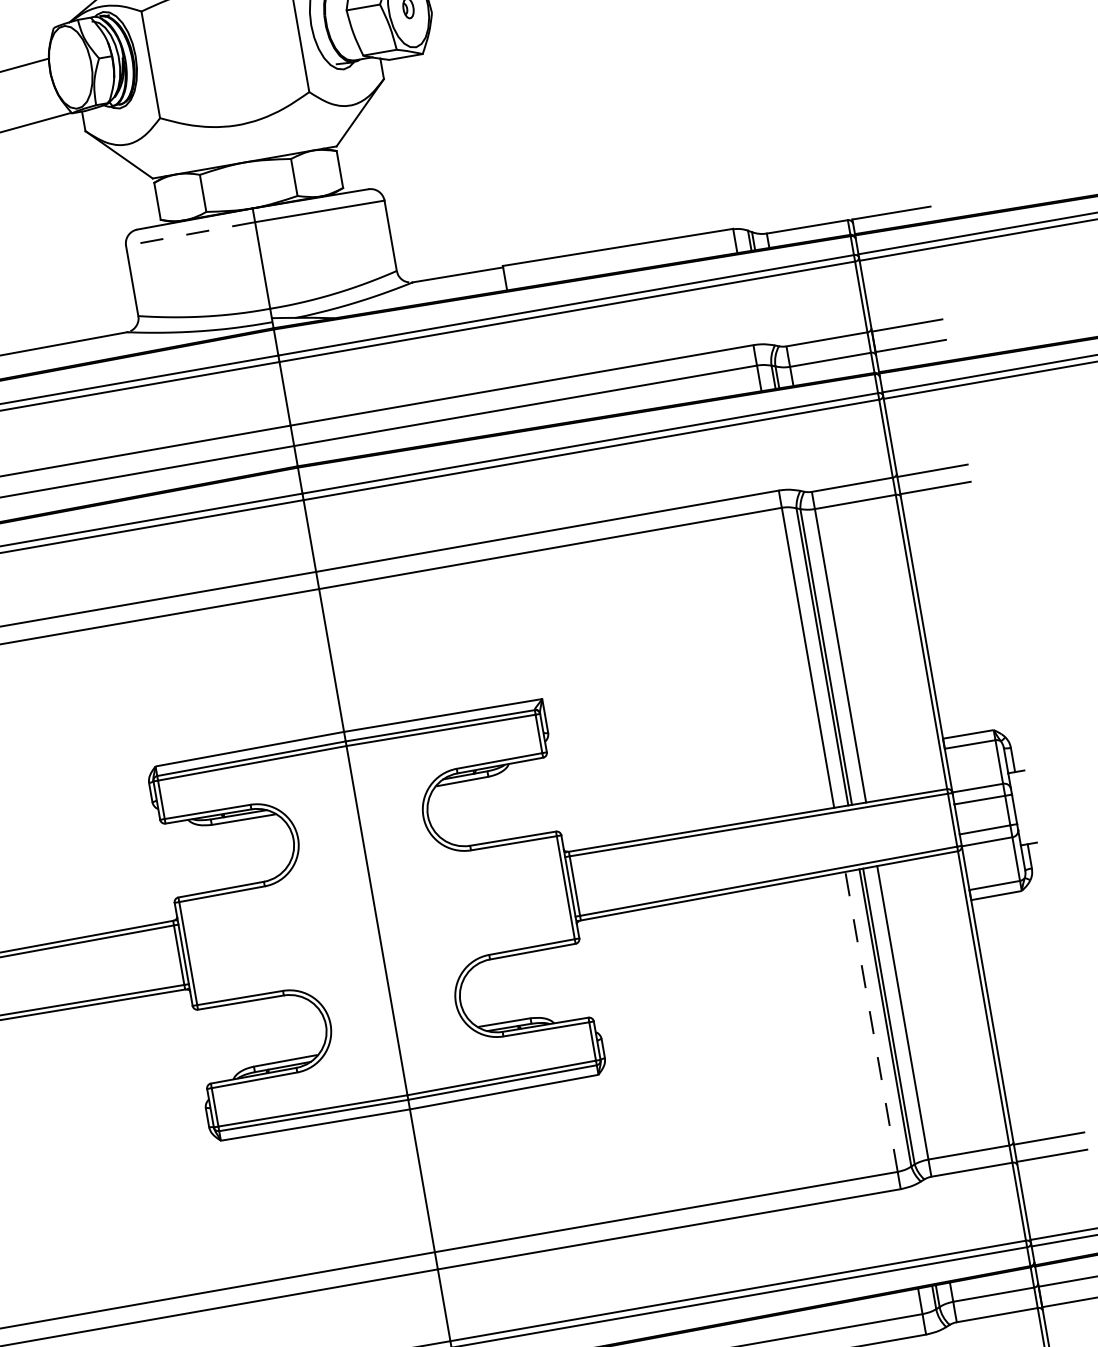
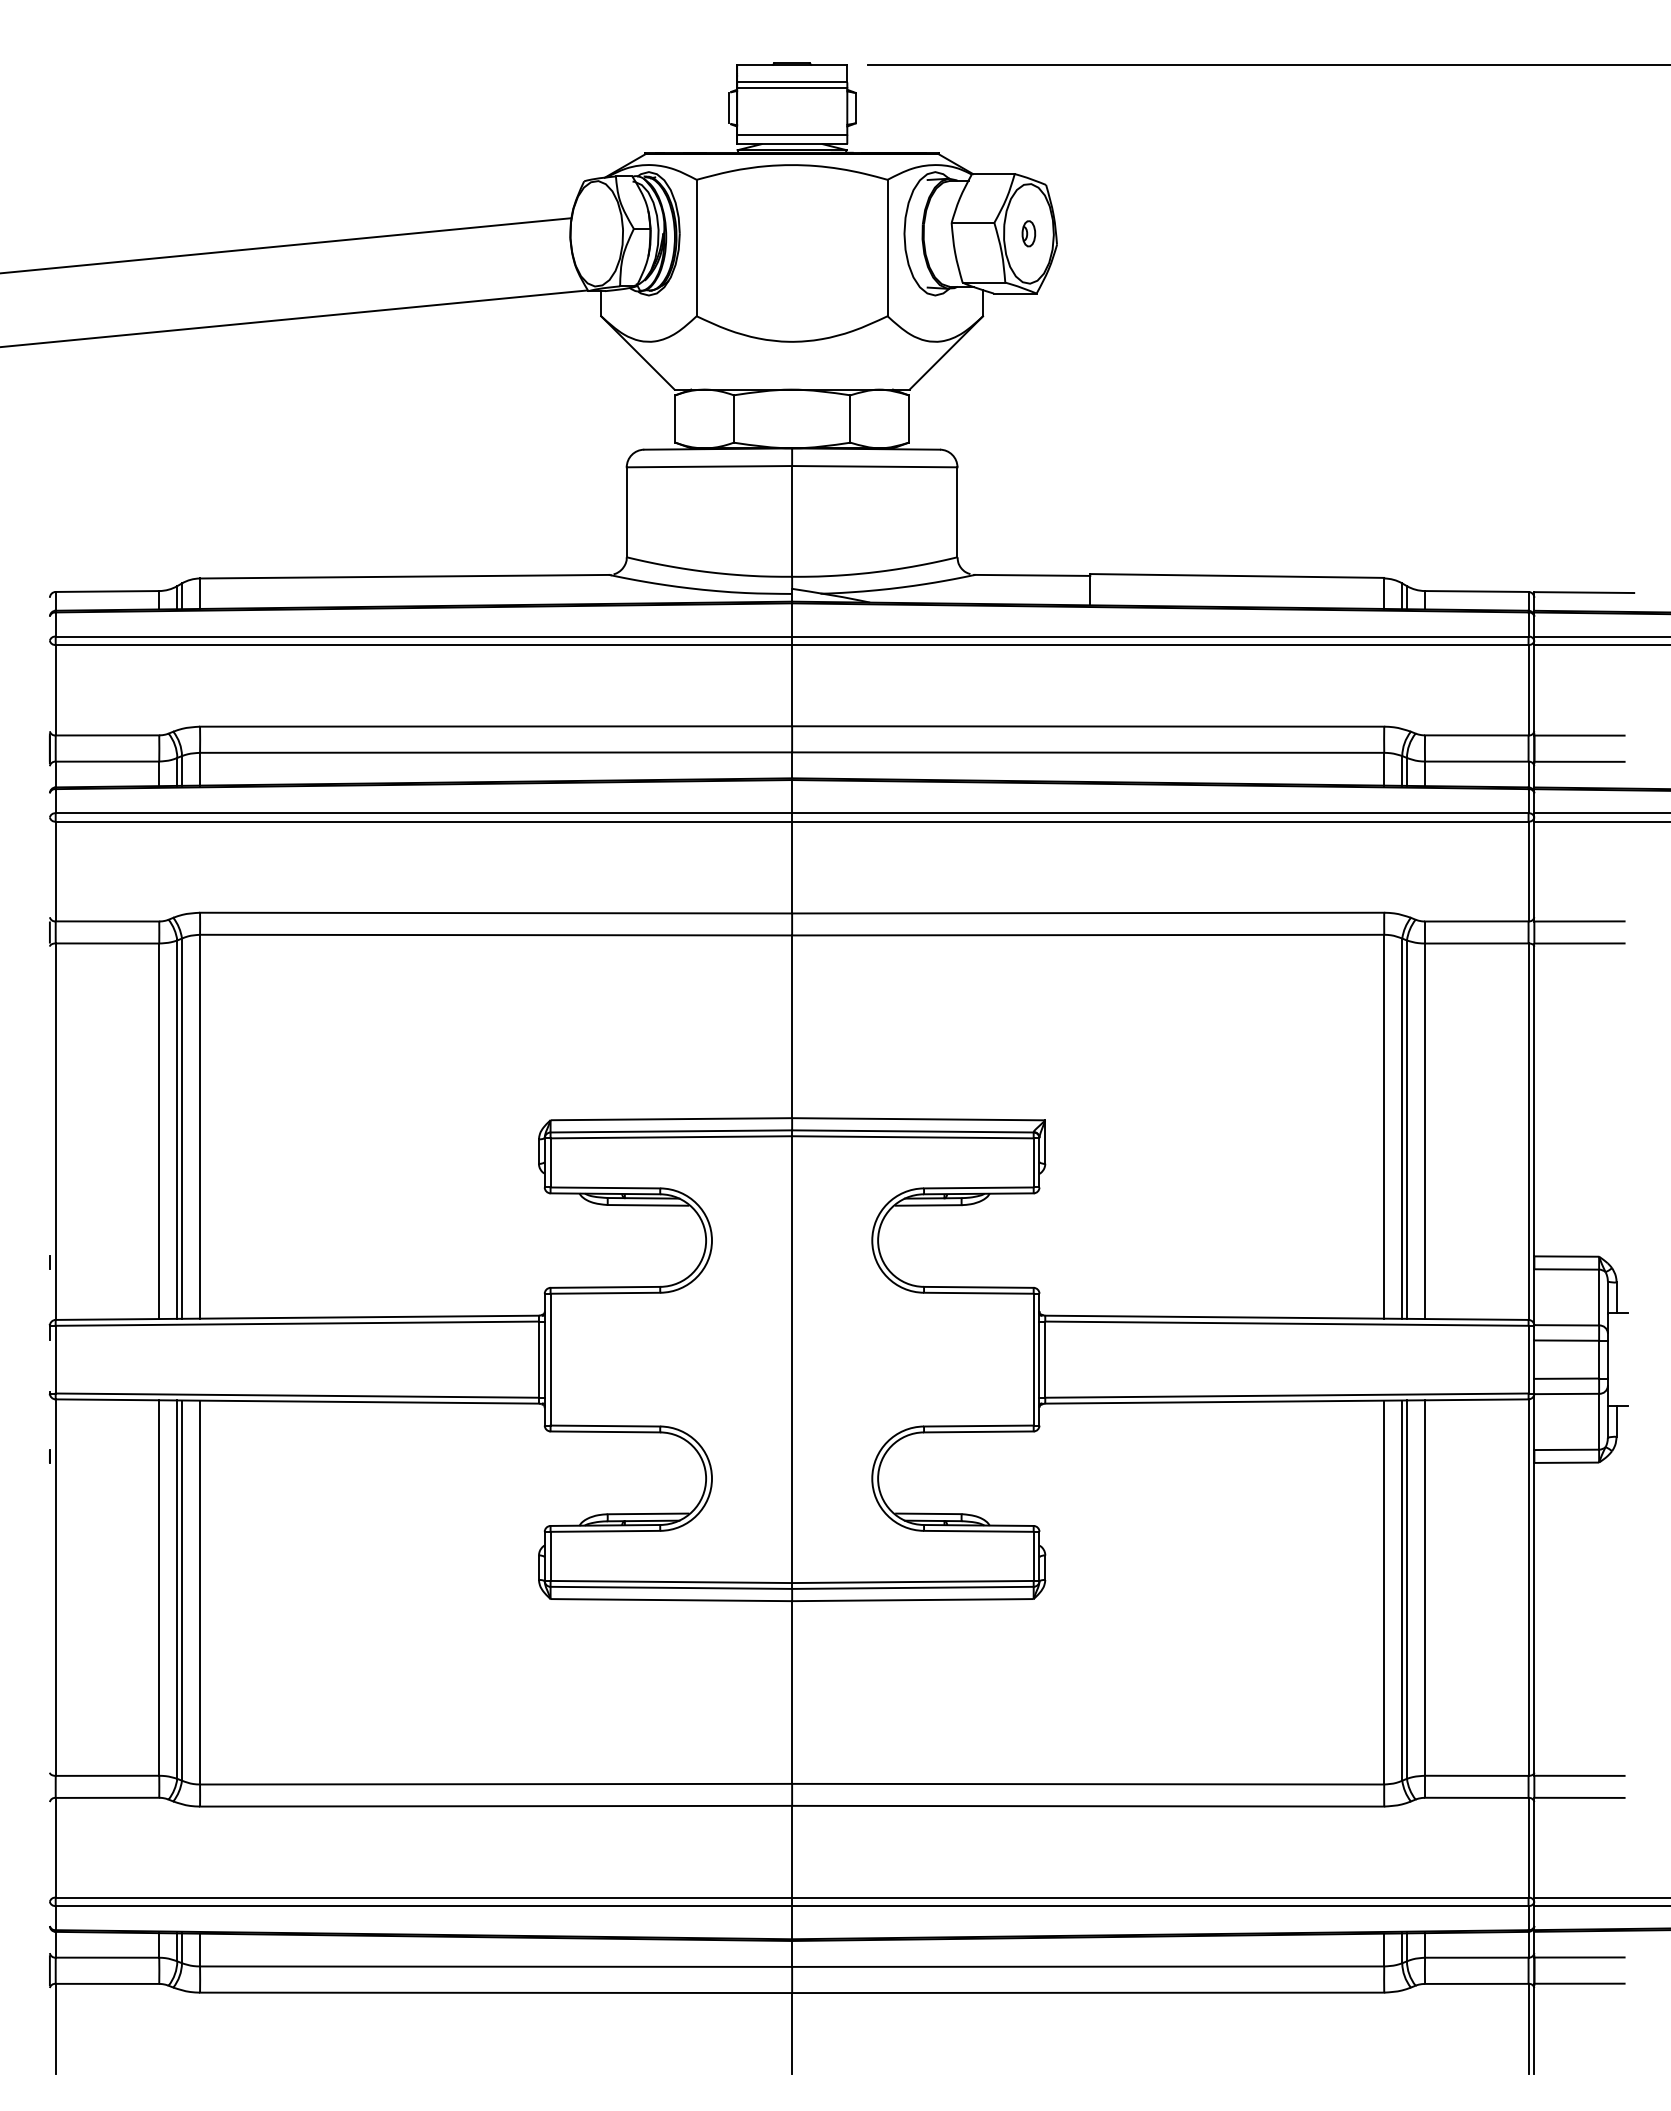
line: (190, 233) -> (709, 466), dashed -> solid
line: (871, 1021) -> (1384, 1592), dashed -> solid

